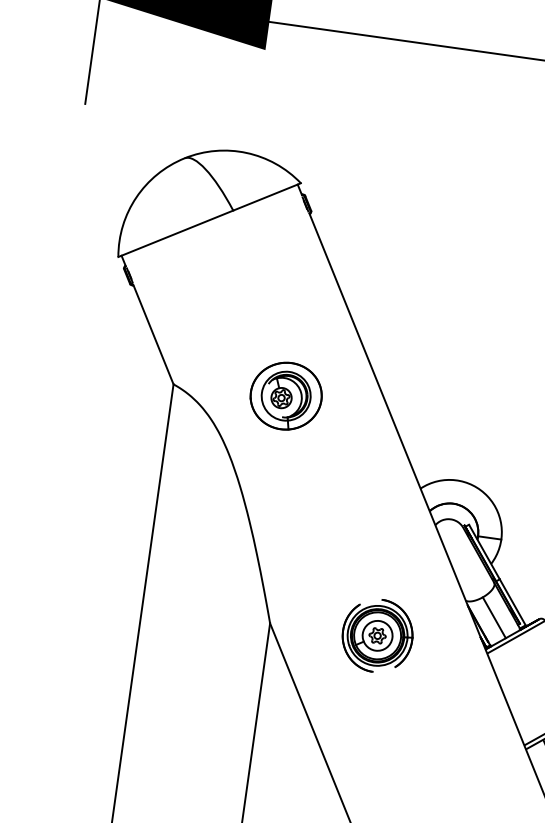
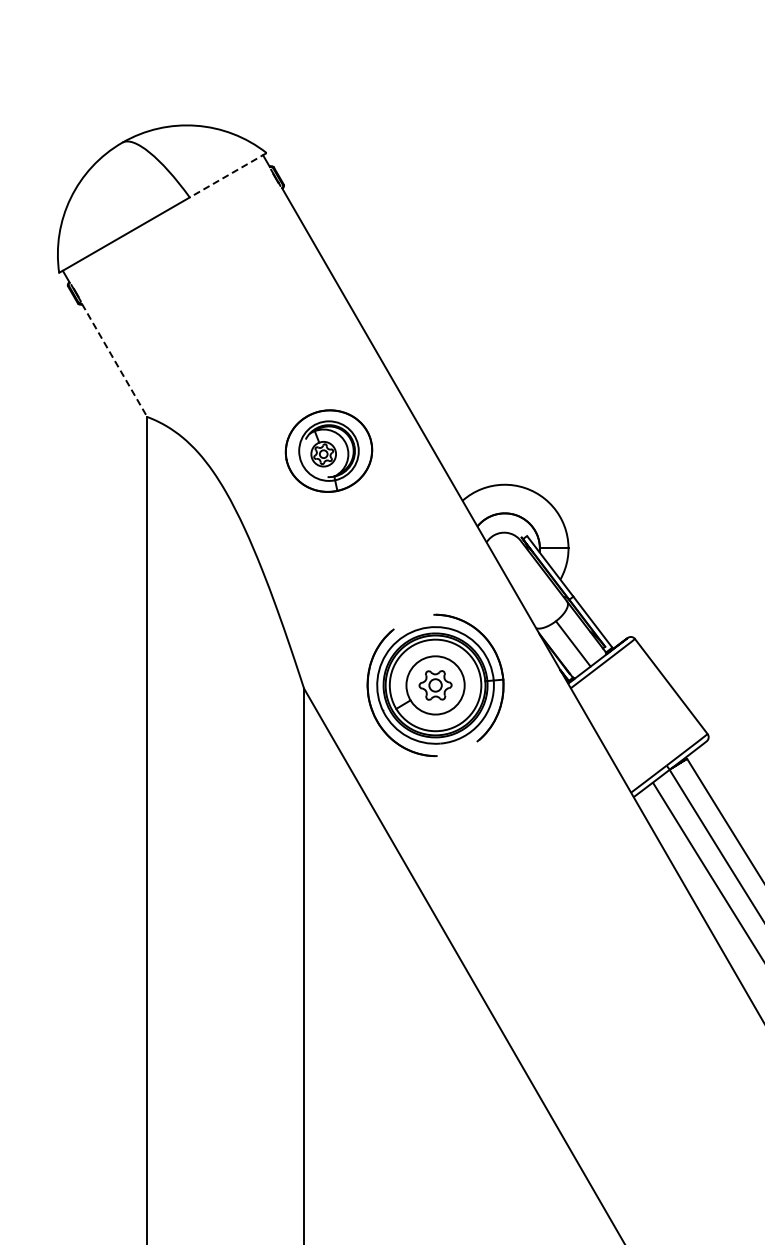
line: (266, 197) -> (227, 175), solid -> dashed
line: (153, 334) -> (114, 360), solid -> dashed
part: (285, 395) -> (328, 450), moved
part: (377, 635) -> (435, 685), size x1.6

